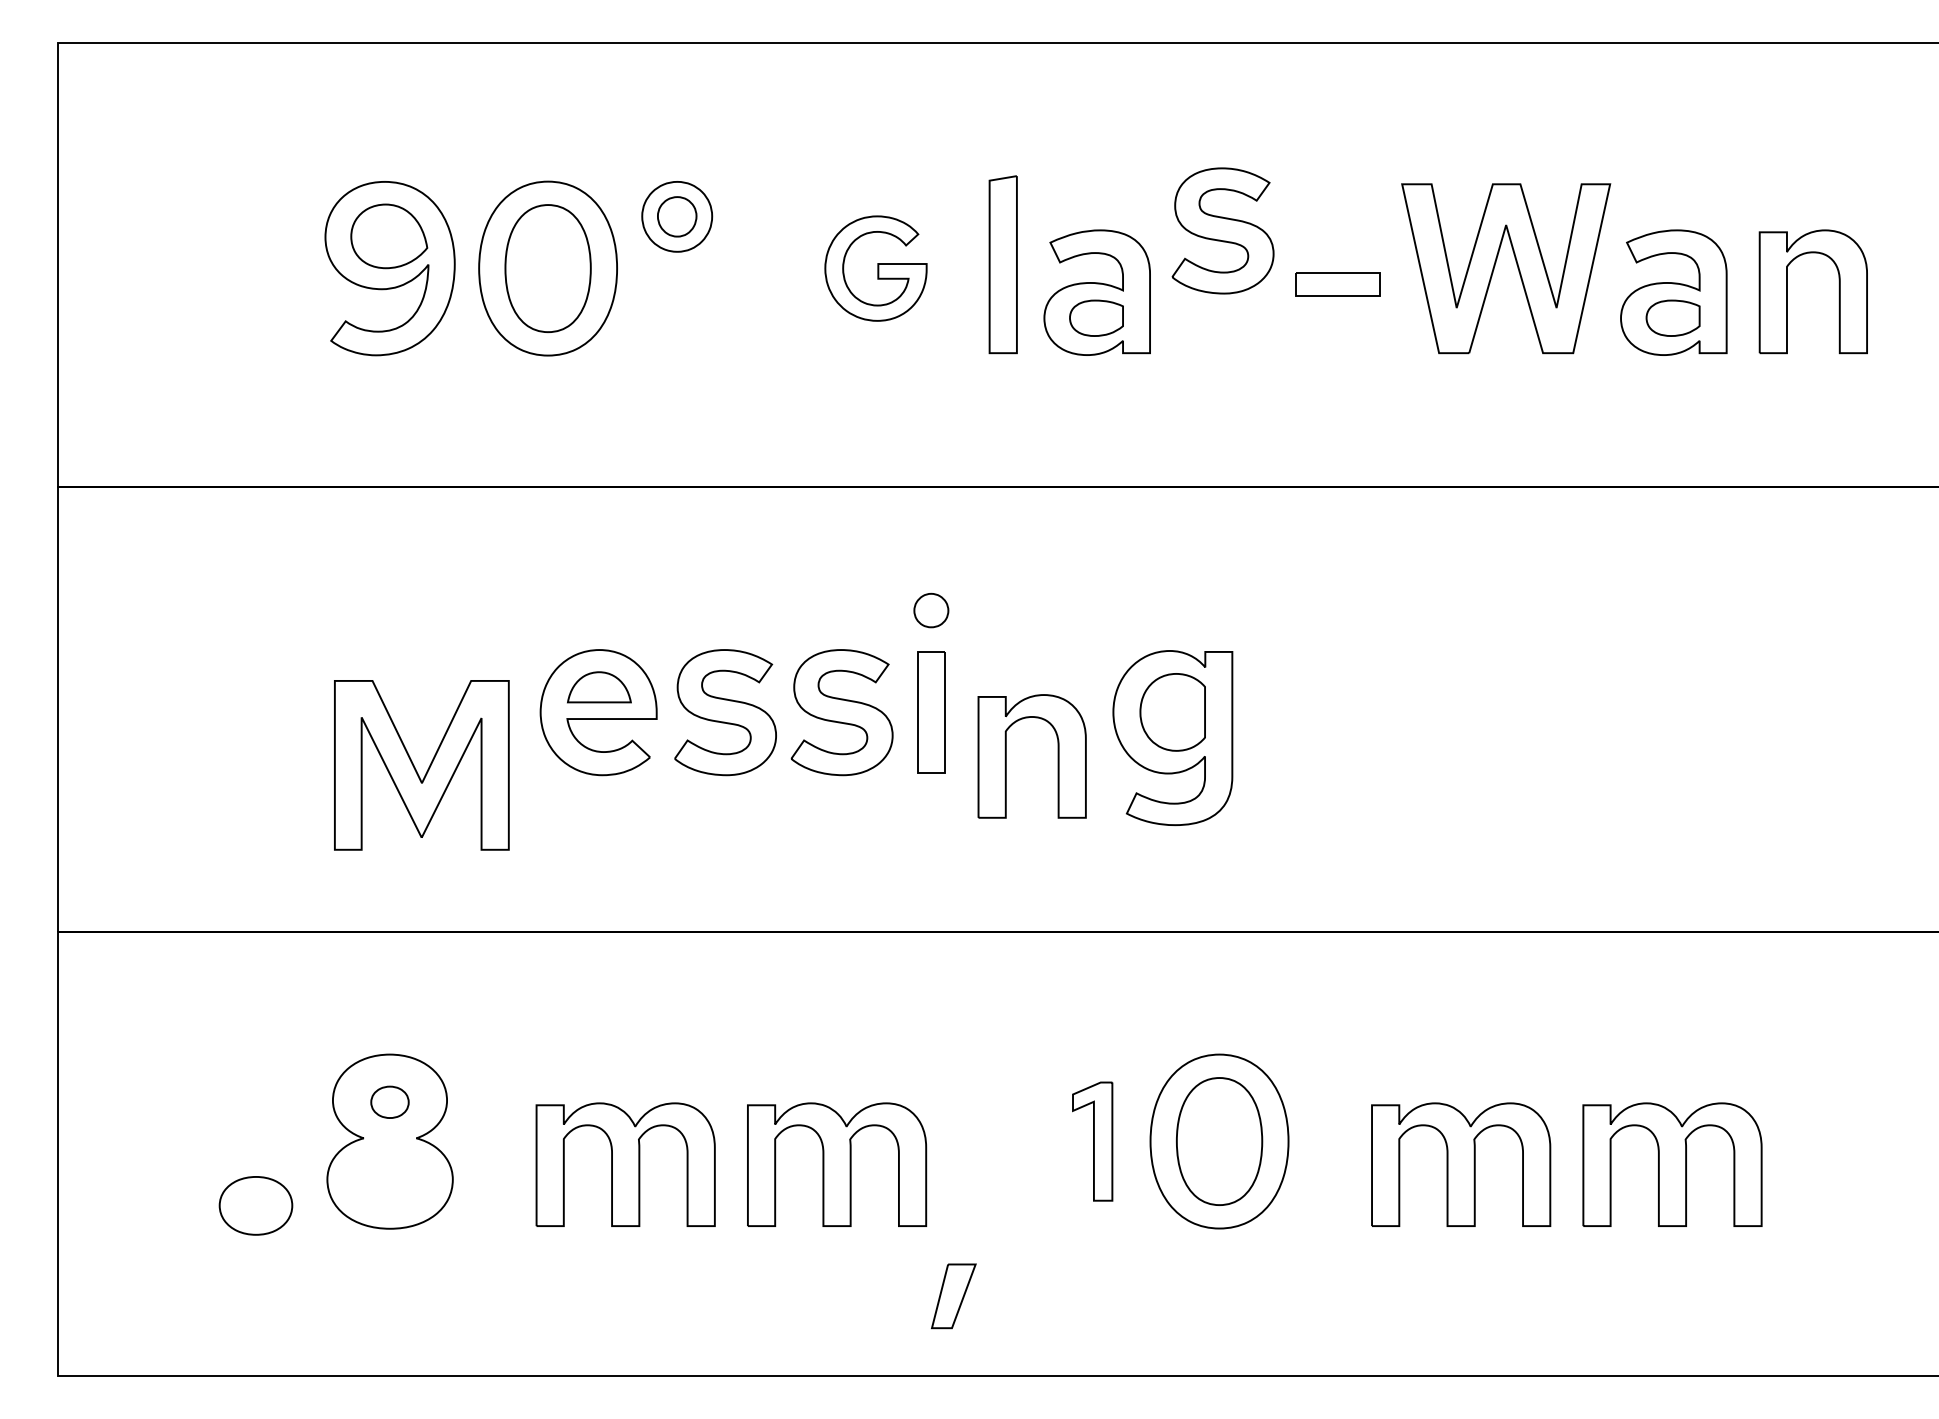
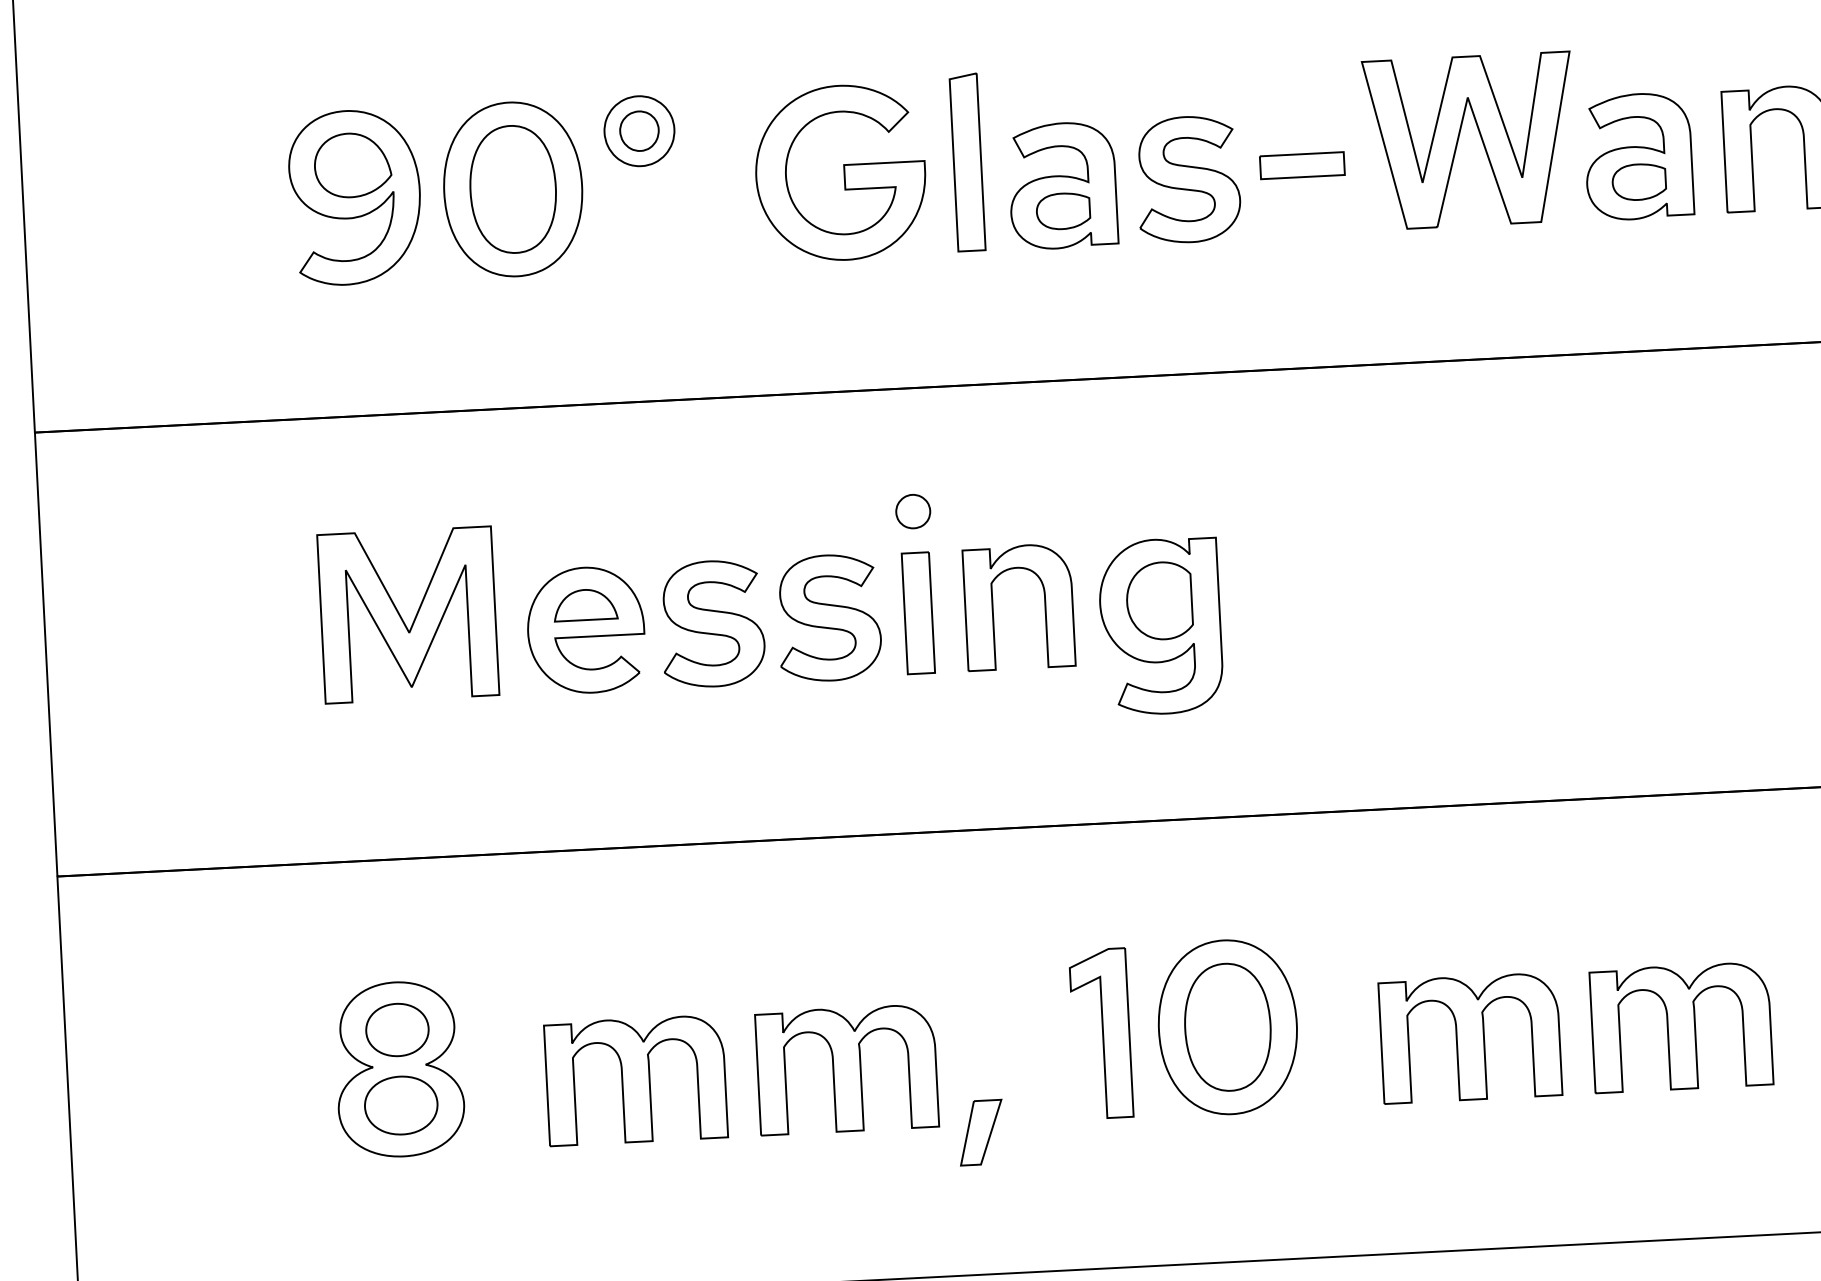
part: (1222, 230) -> (1187, 179), moved
part: (875, 268) -> (840, 172), size x1.67
part: (1006, 756) -> (993, 608), moved
part: (415, 767) -> (402, 617), moved
part: (389, 1102) -> (396, 1030), size x1.67
part: (1092, 1141) -> (1101, 1033), size x1.43
part: (255, 1205) -> (400, 1105), moved
part: (953, 1296) -> (980, 1132), moved

